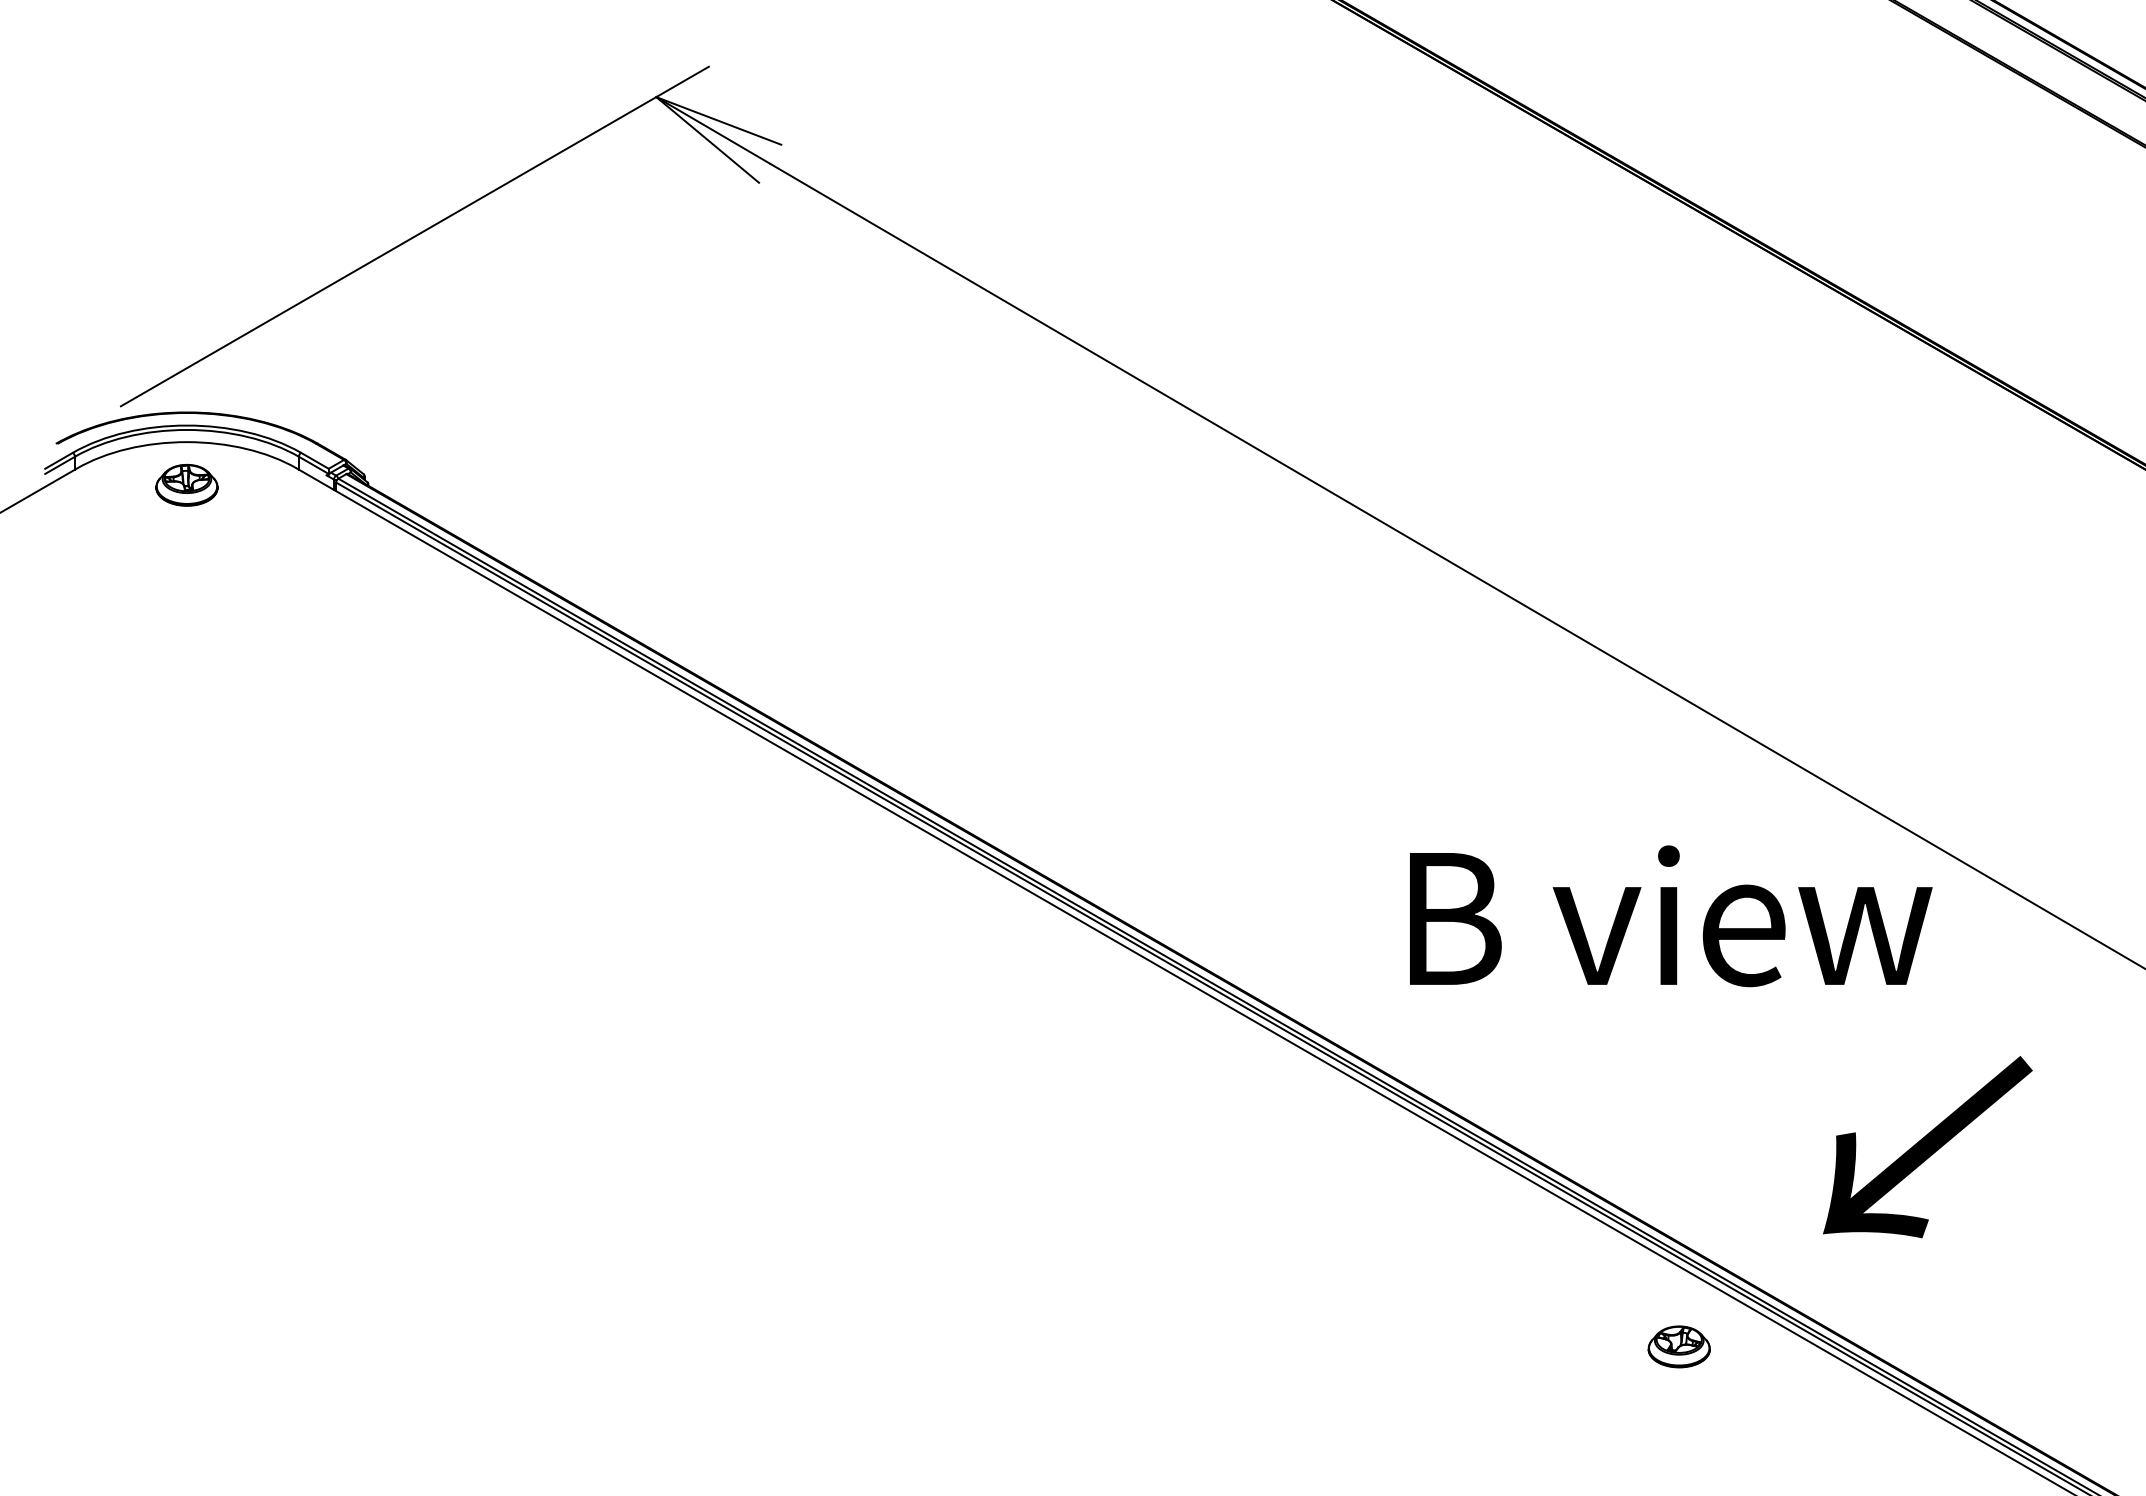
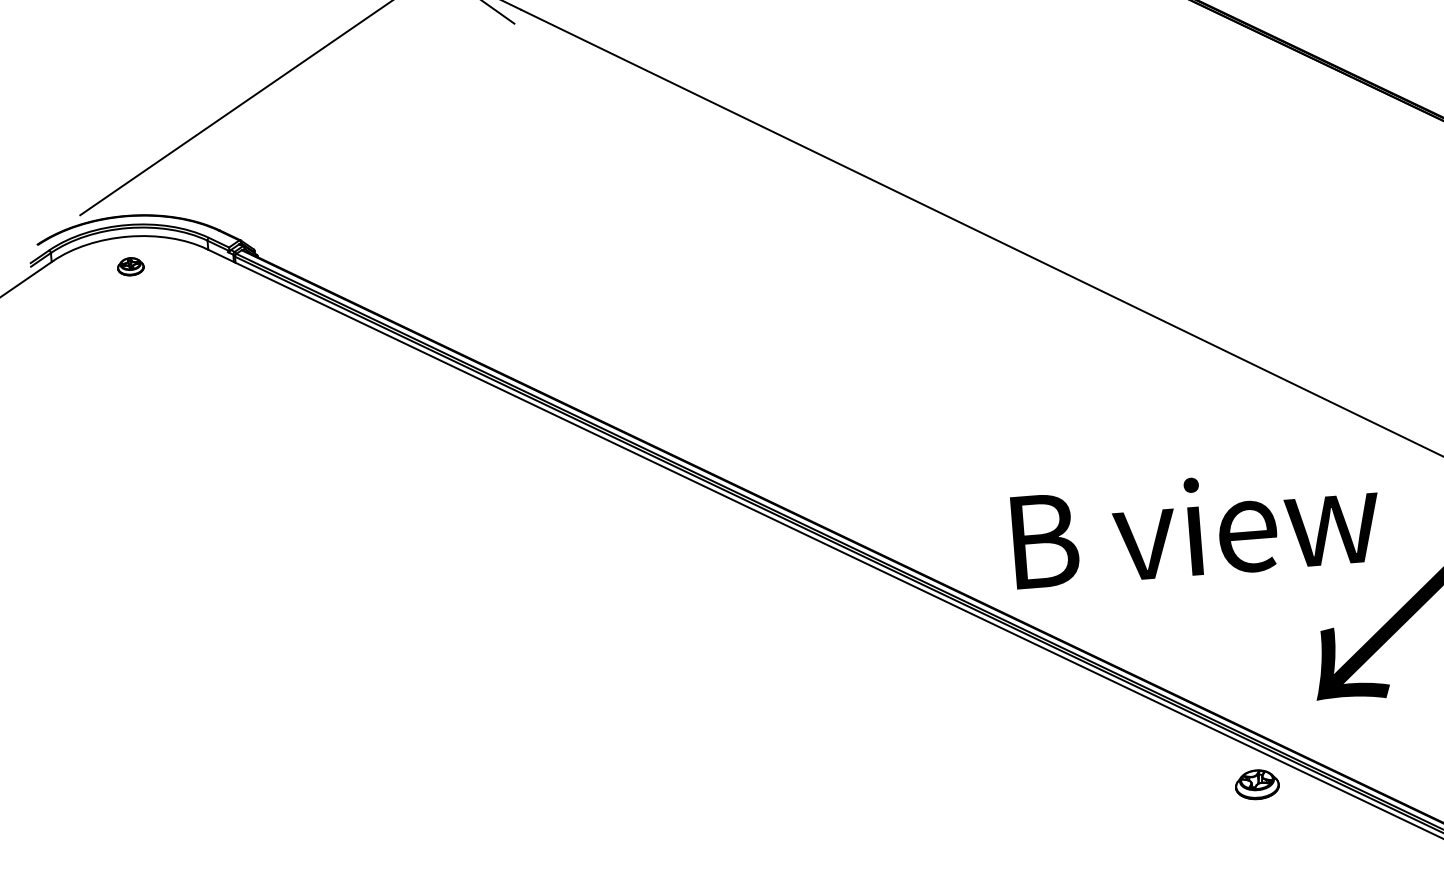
part: (186, 484) -> (130, 266), size x0.6
text: (1671, 916) -> (1196, 527), moved
part: (1678, 1346) -> (1256, 784), moved

